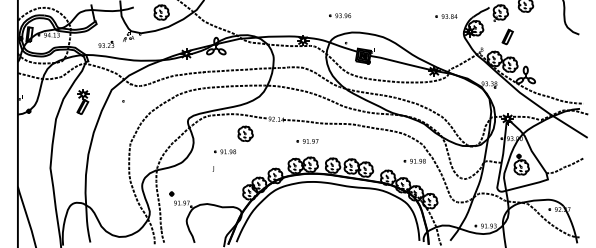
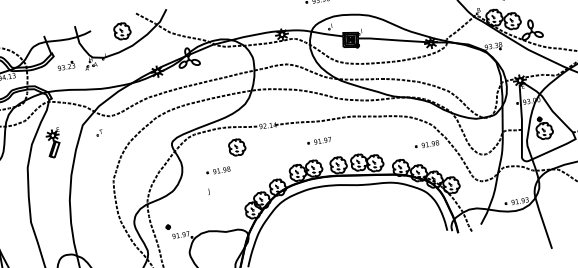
part: (106, 43) -> (66, 64), moved
part: (307, 141) -> (319, 141), moved

